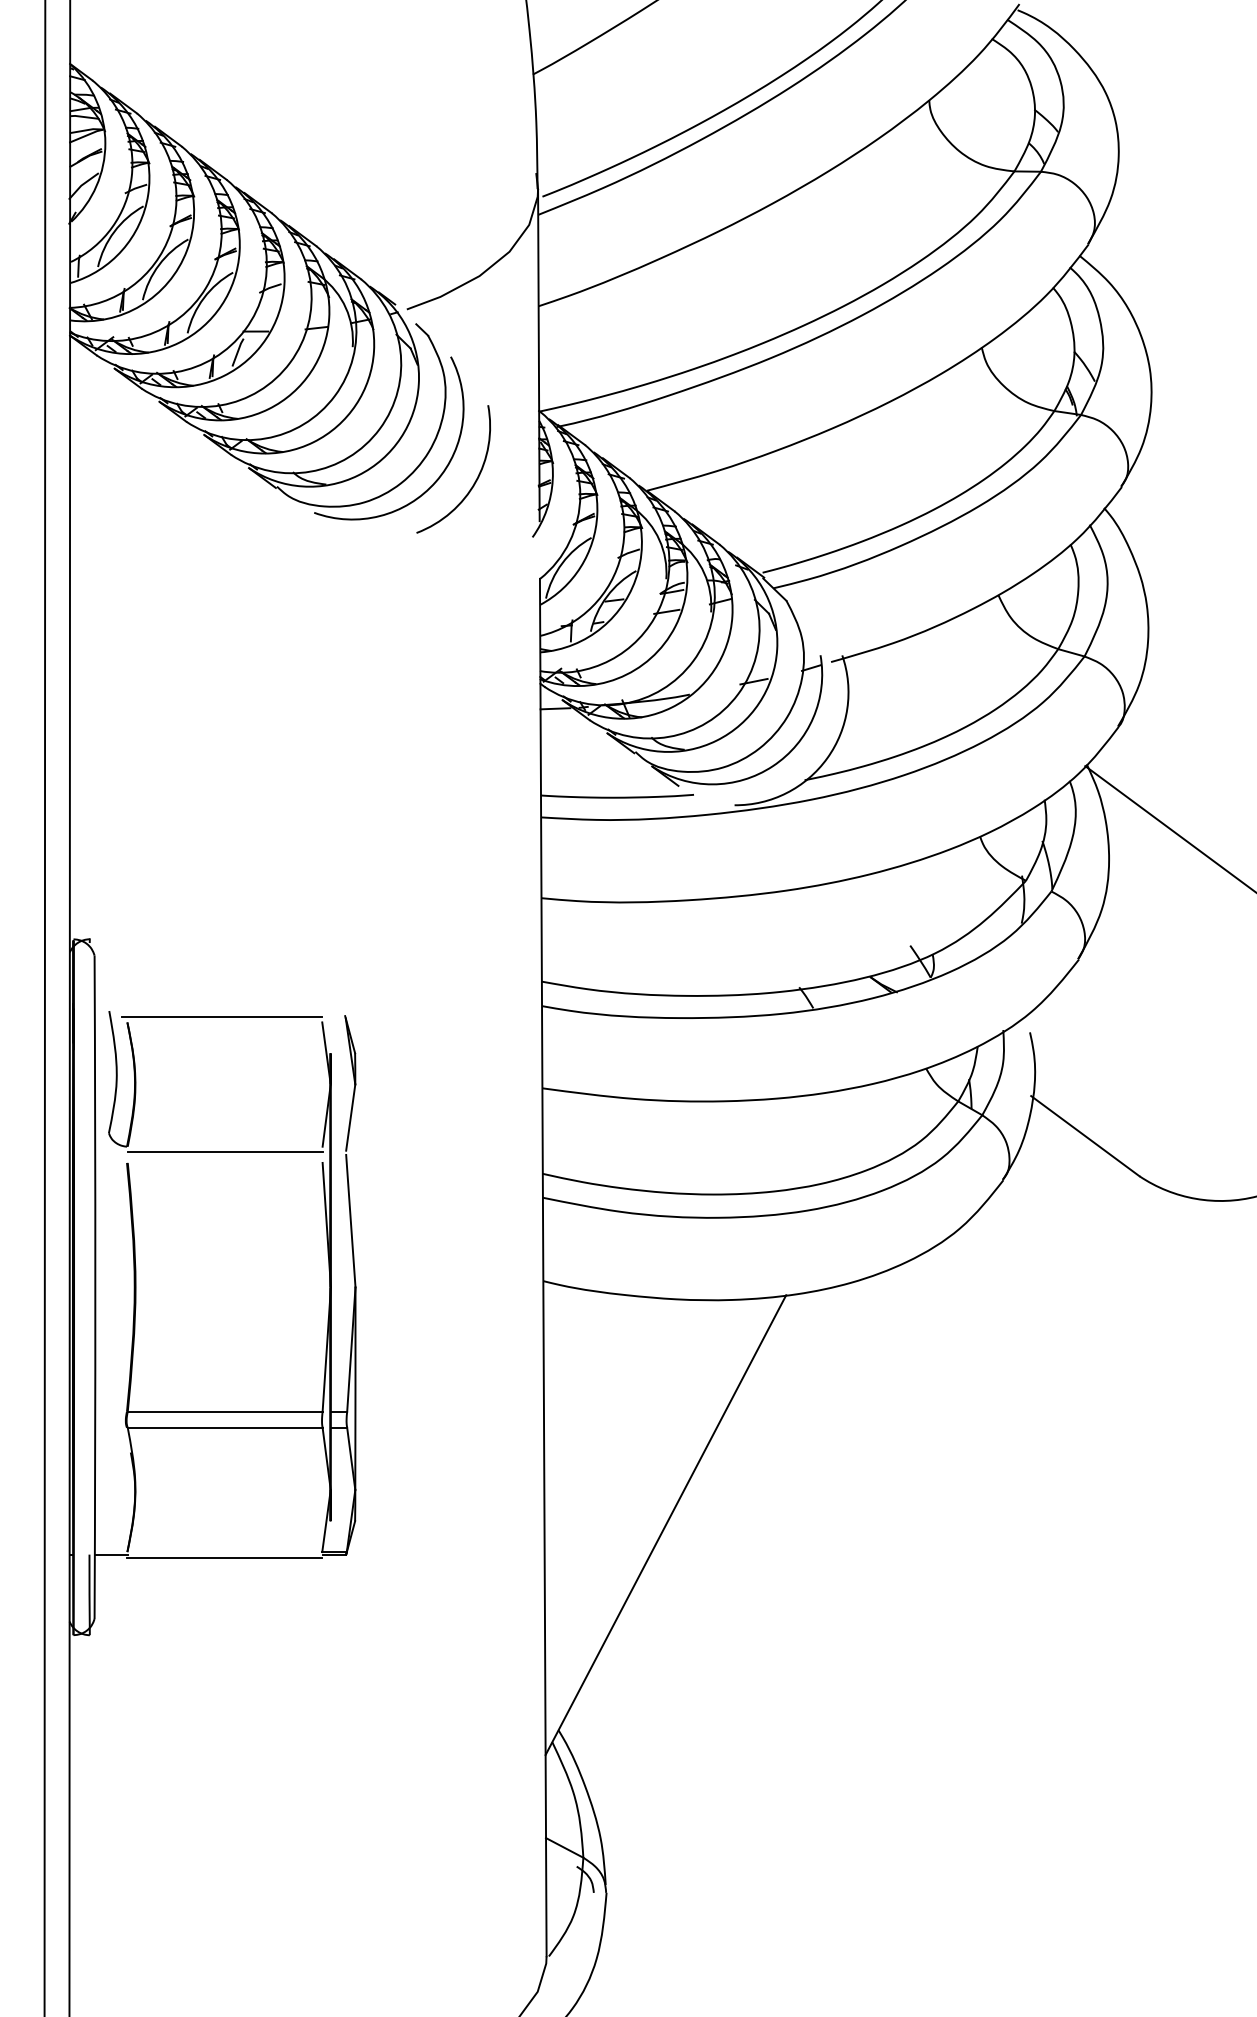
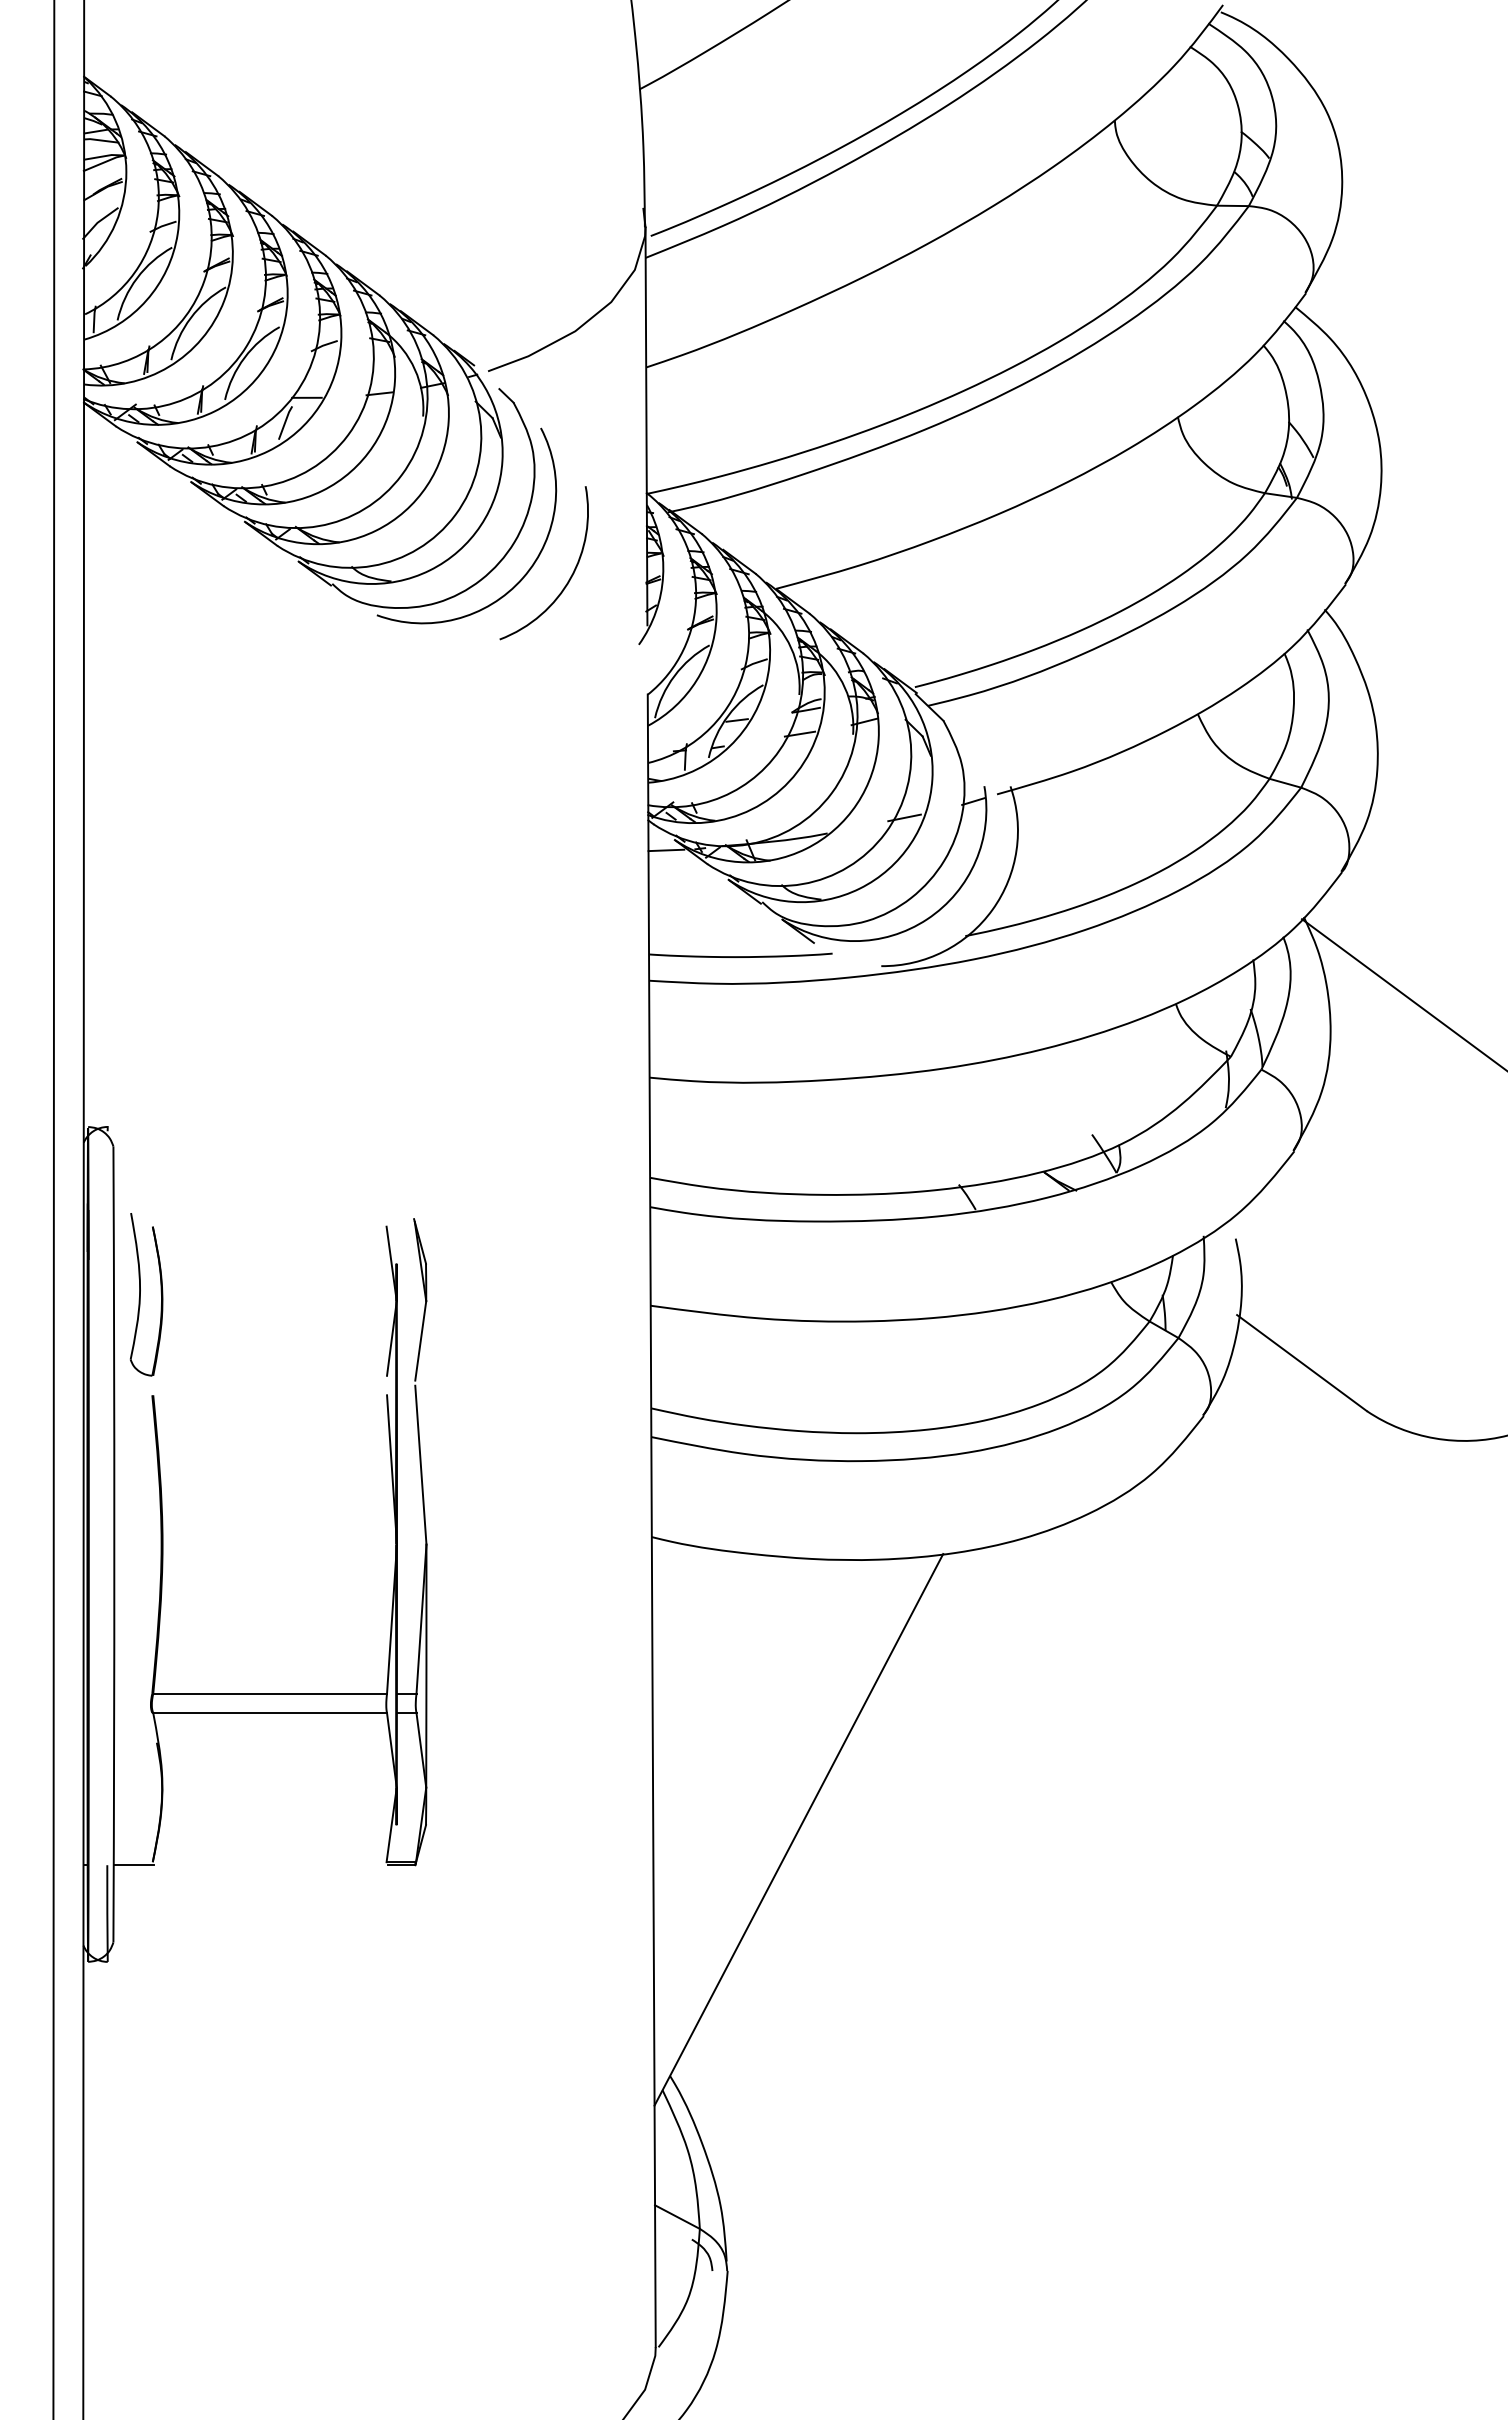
line: (221, 1017) -> (265, 1220), removed
line: (225, 1152) -> (270, 1382), removed
line: (224, 1557) -> (269, 1868), removed

